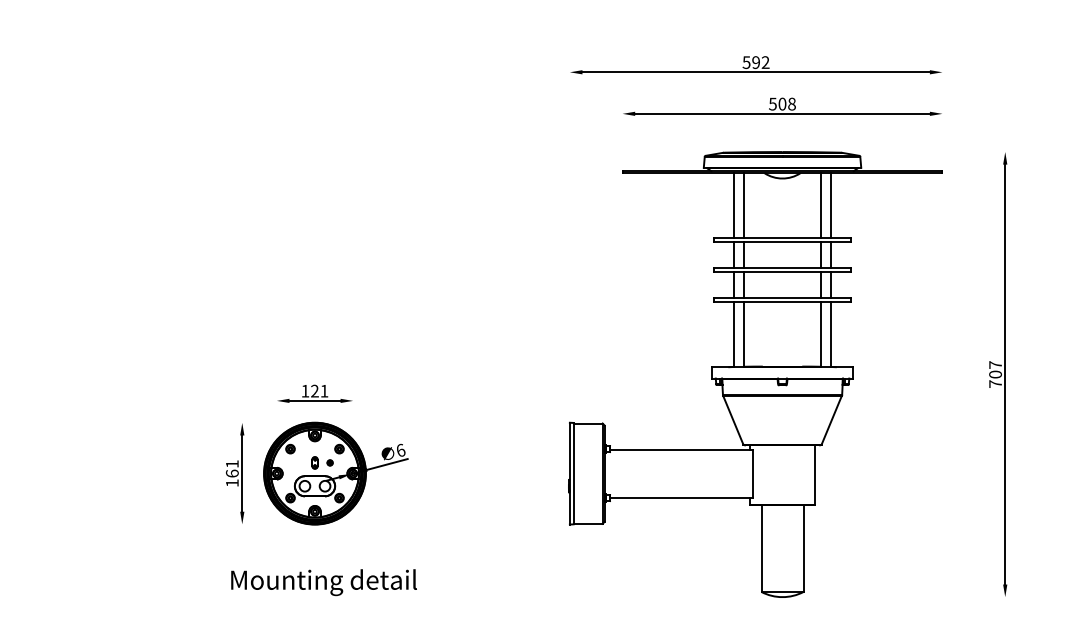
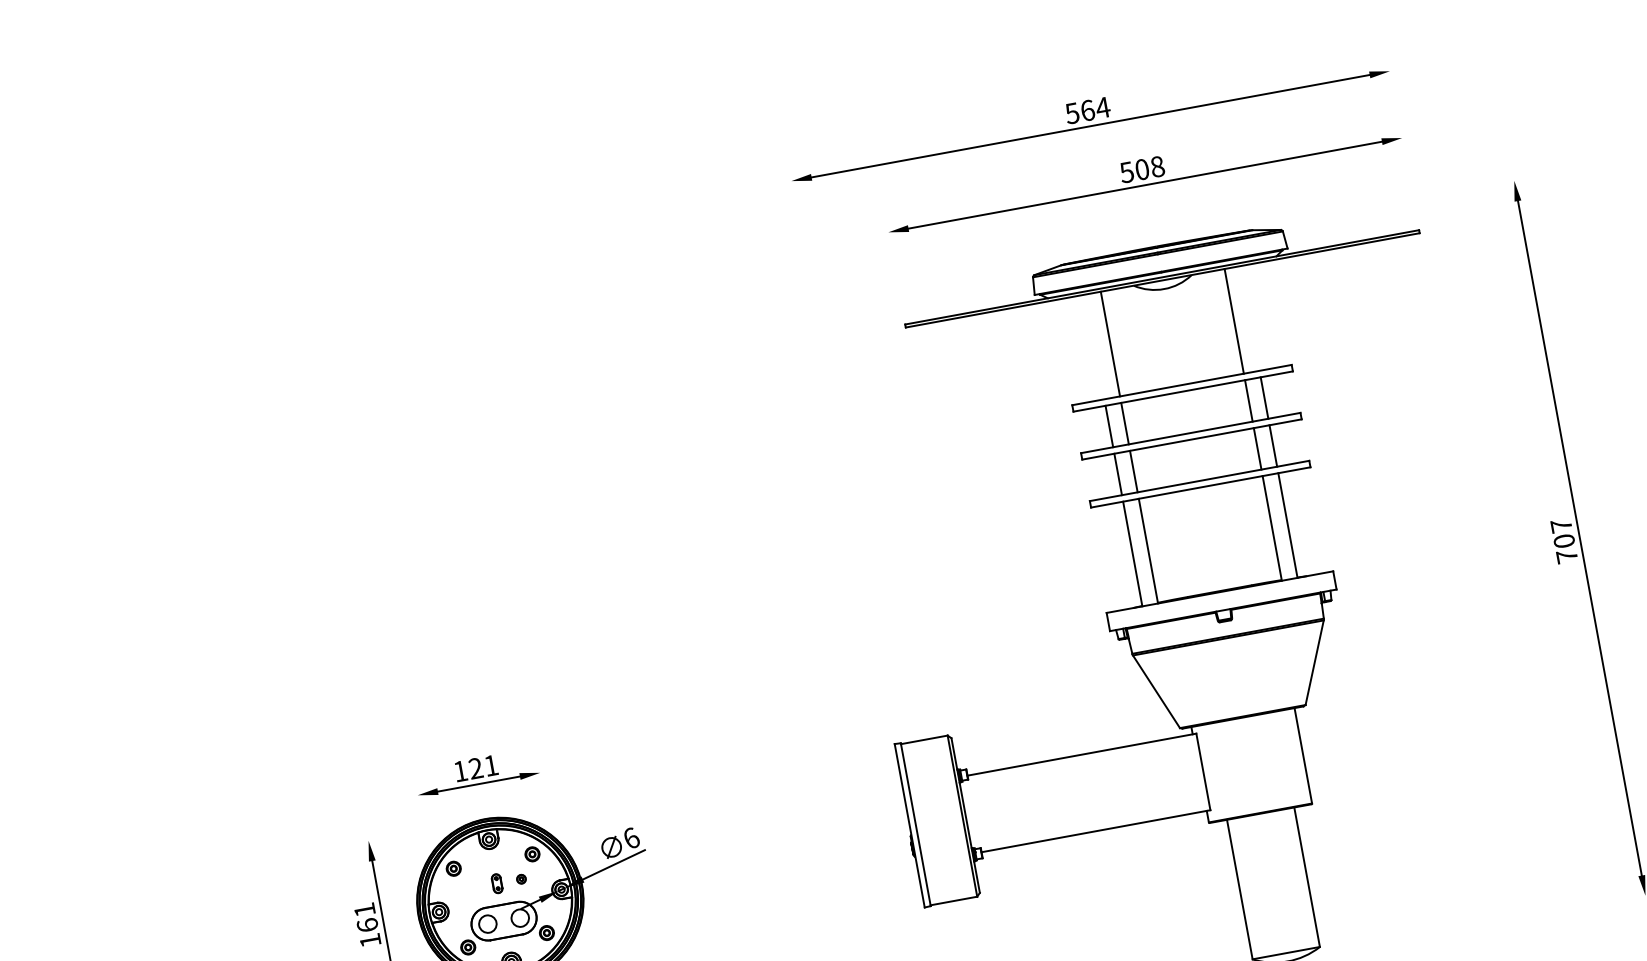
text: (760, 62) -> (1094, 109), 592 -> 564
line: (734, 205) -> (1095, 346), removed
line: (830, 205) -> (1249, 318), removed

